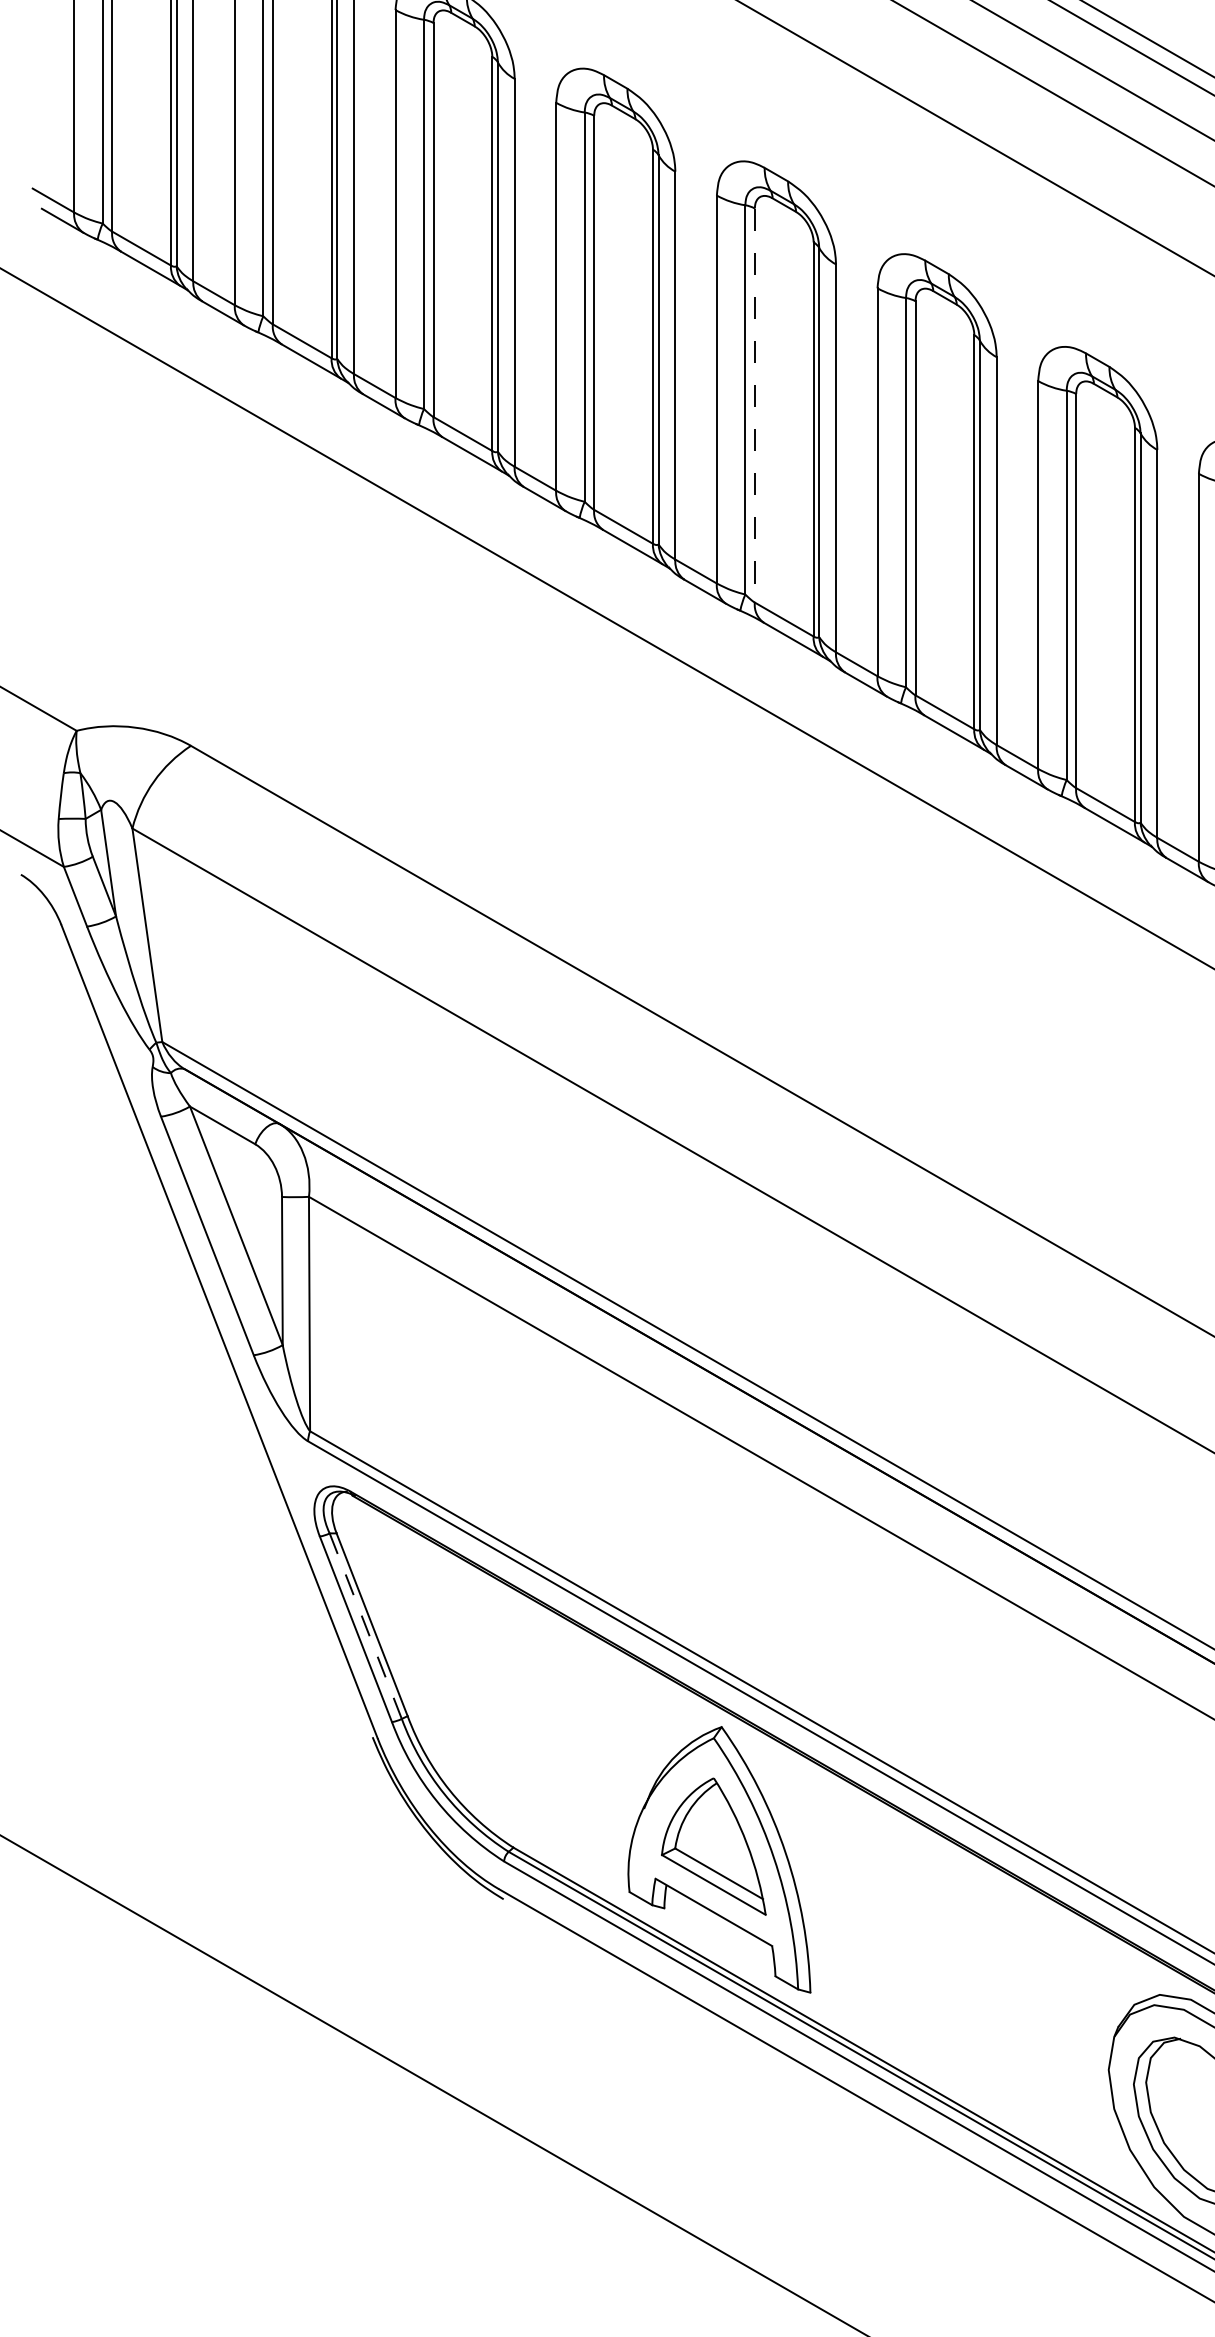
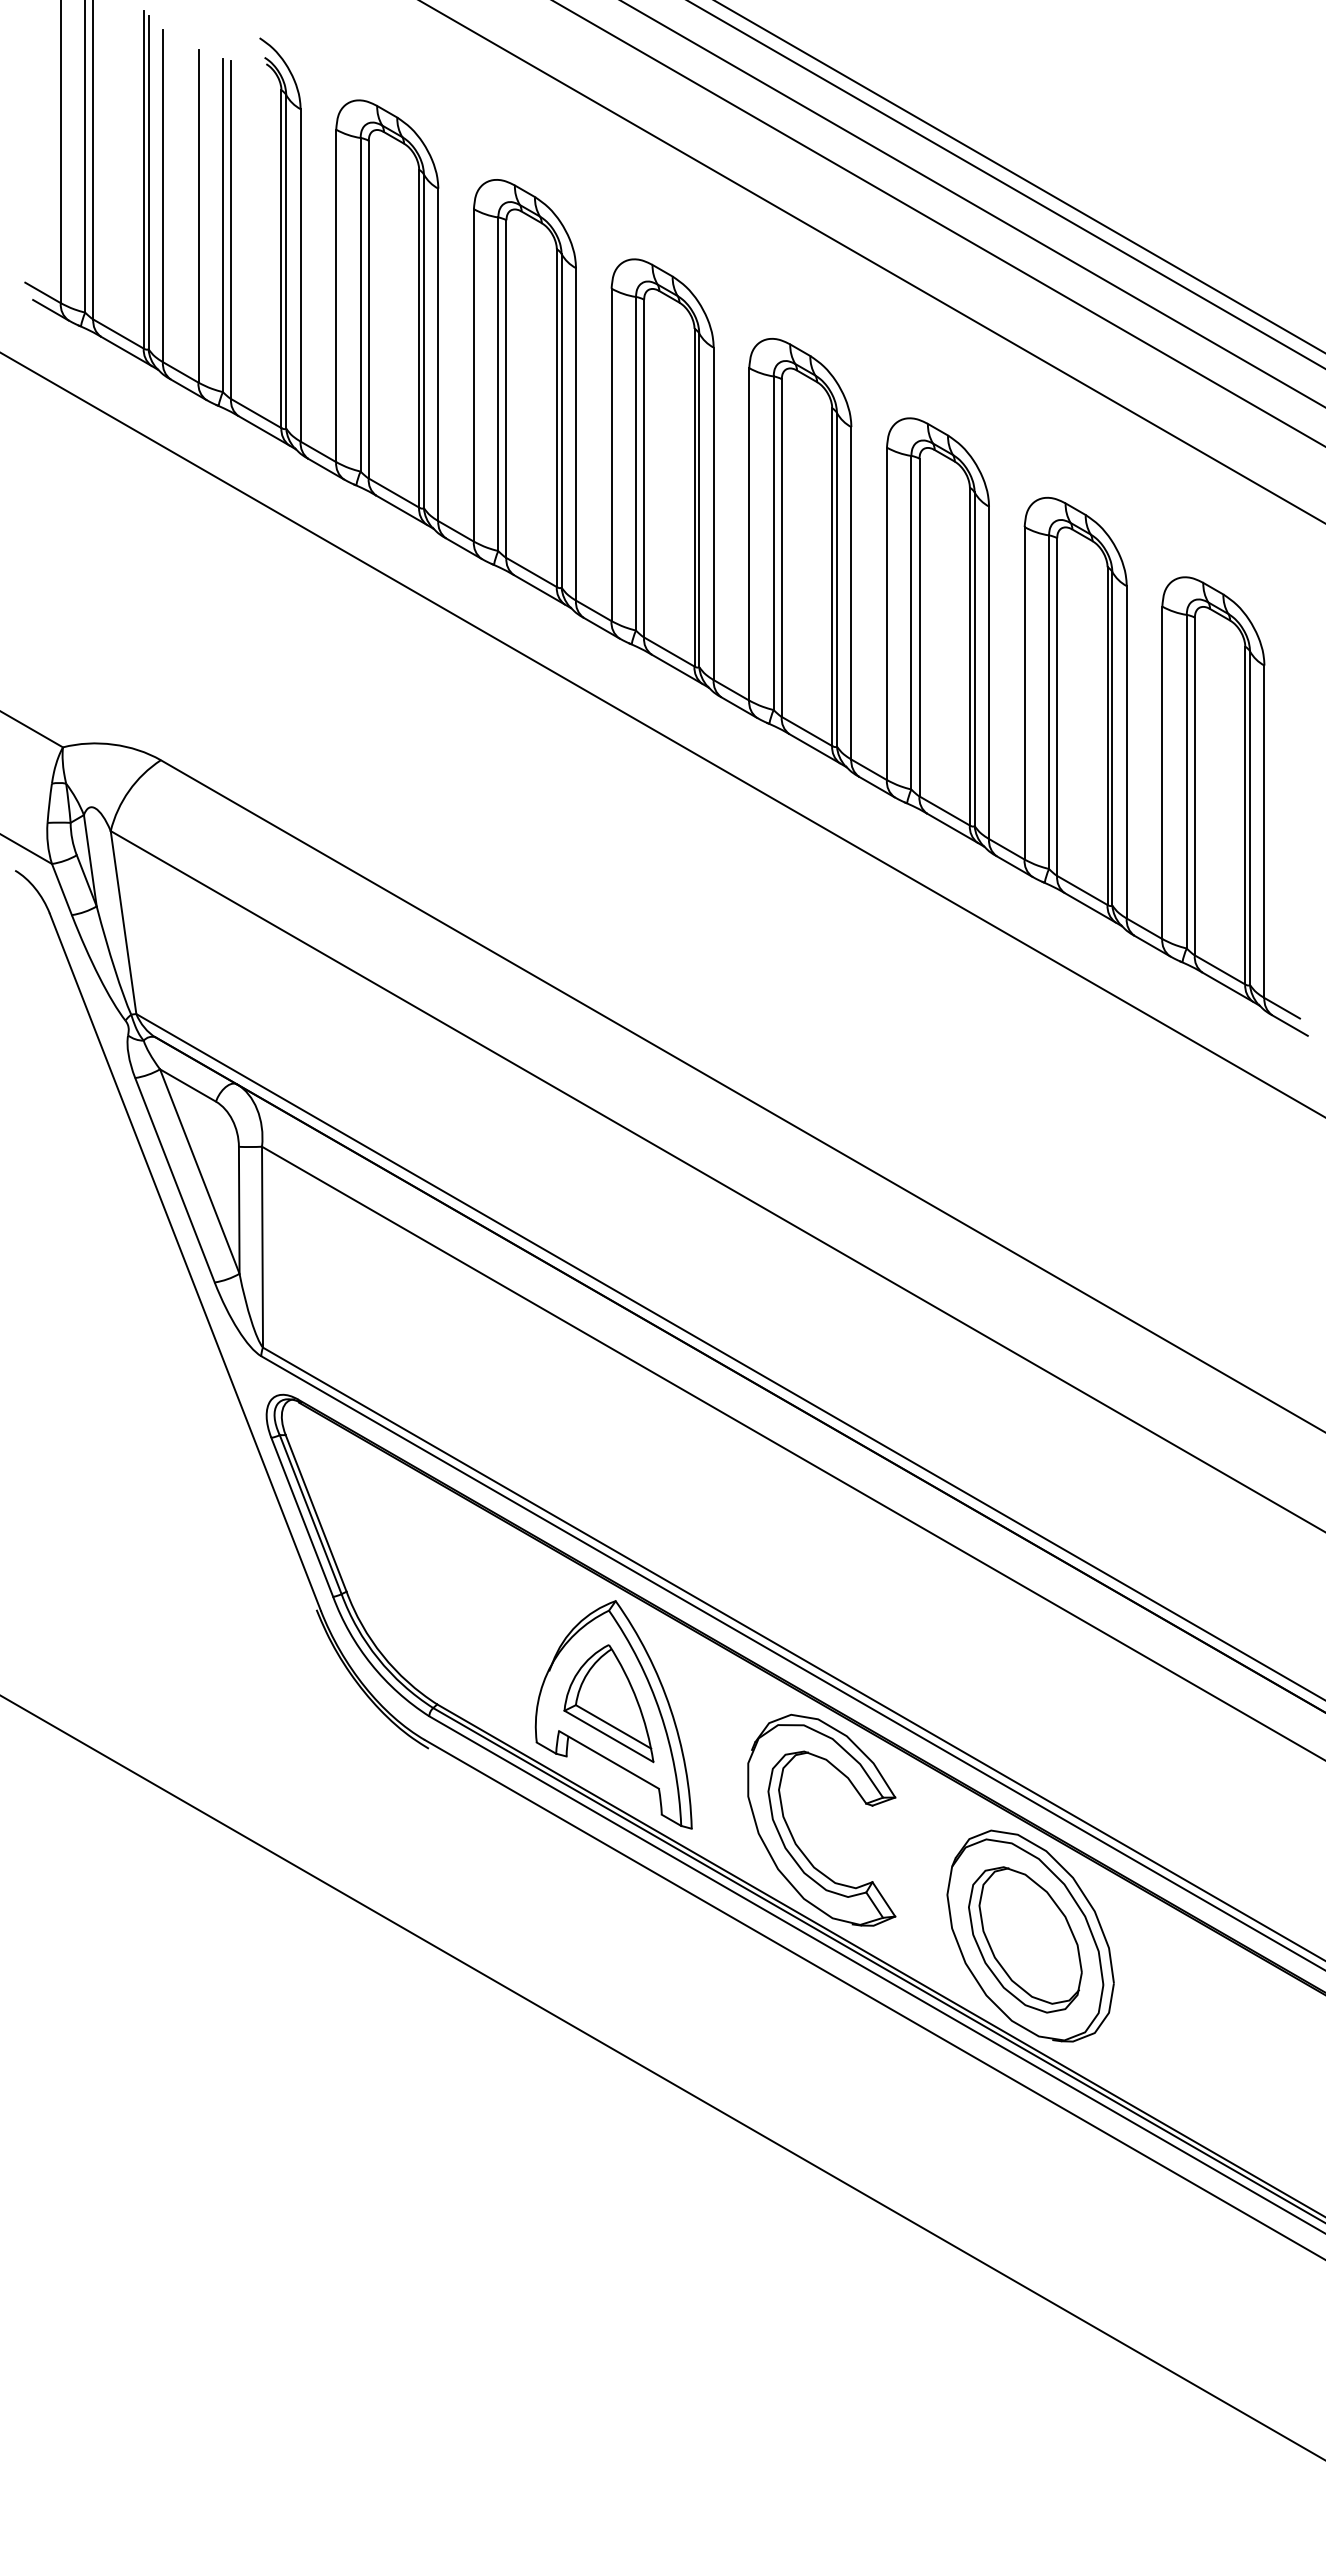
line: (755, 405) -> (644, 468), dashed -> solid
line: (365, 1627) -> (310, 1515), dashed -> solid
part: (925, 1993) -> (790, 1829), added

